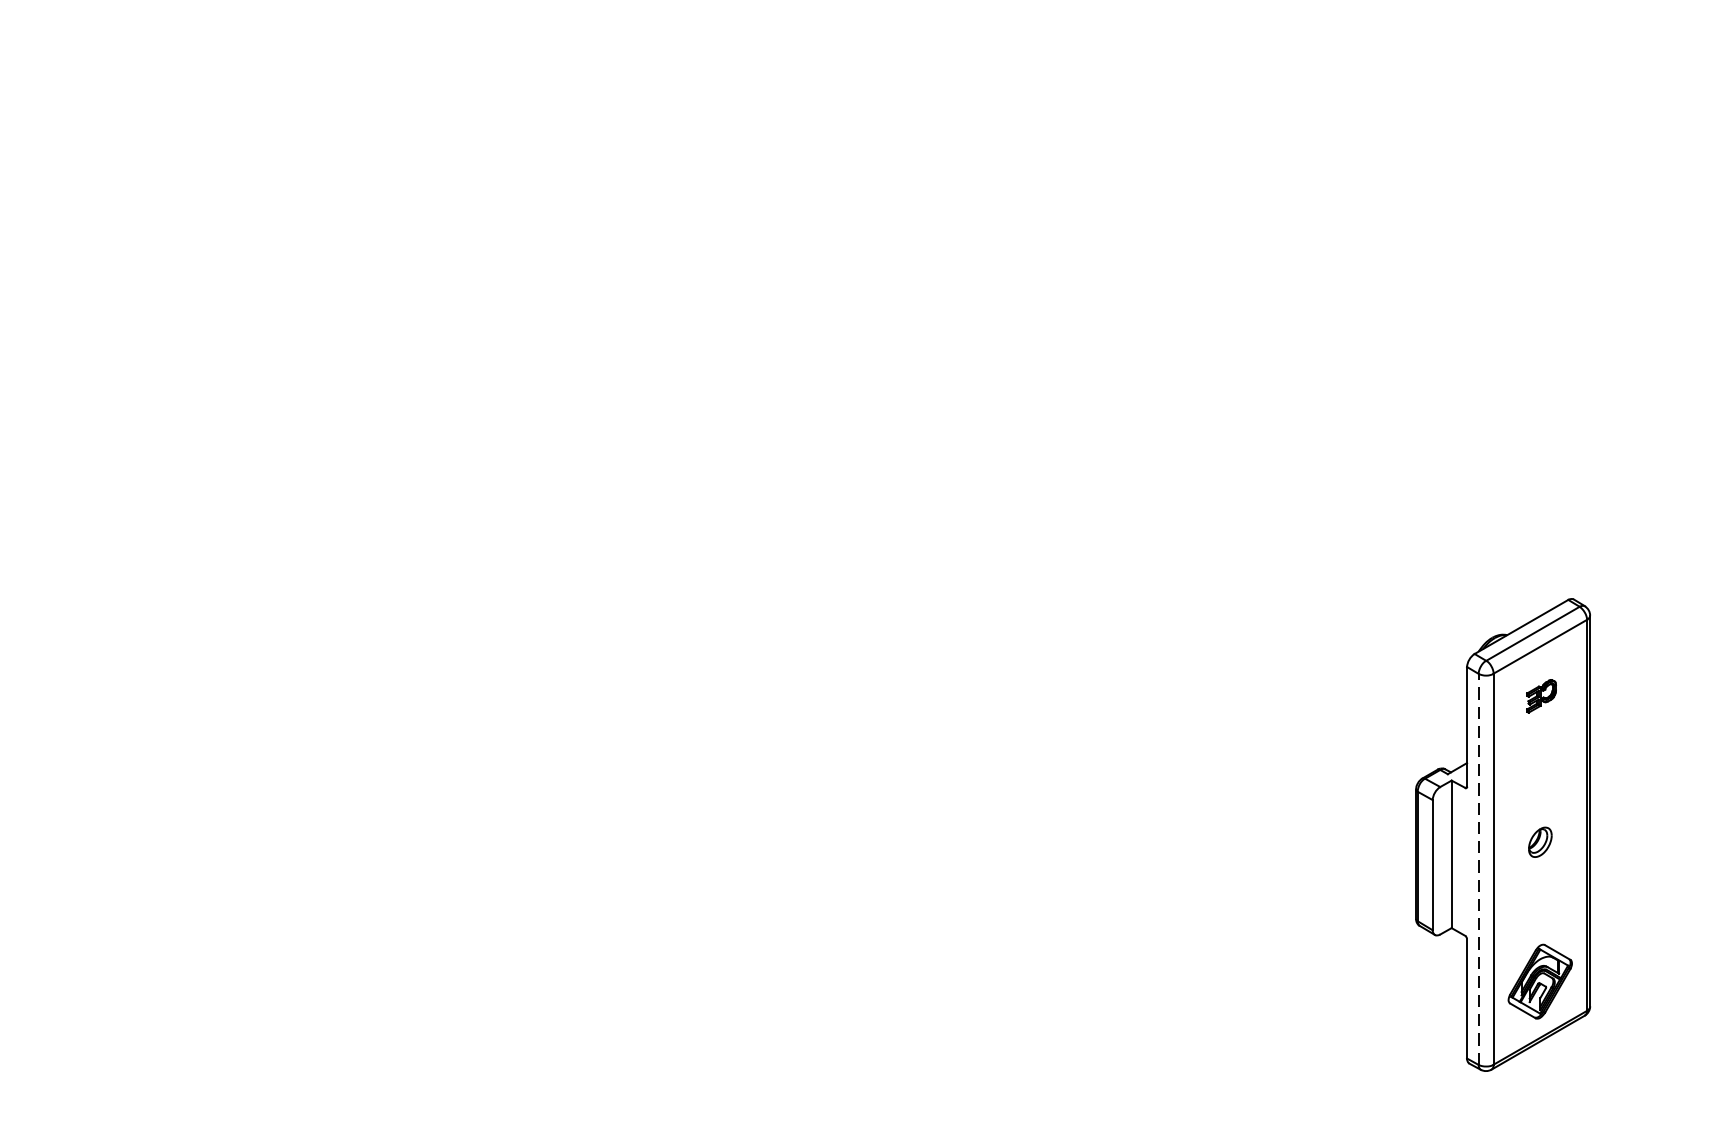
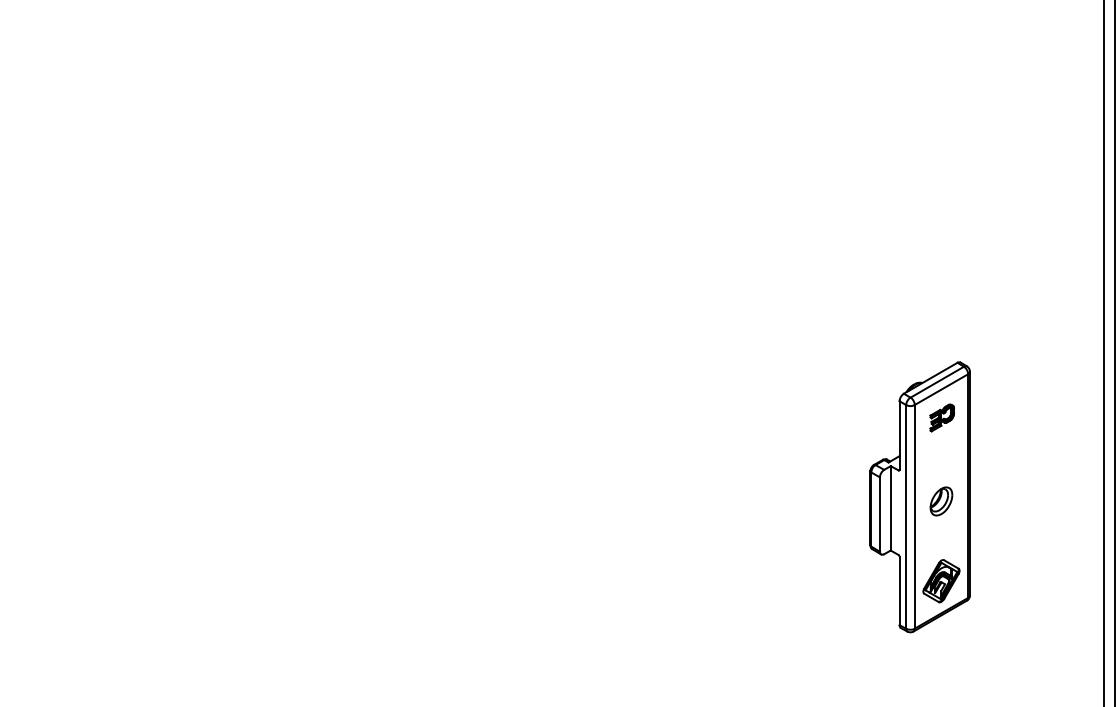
part: (1540, 695) -> (941, 417), size x1.43
part: (1540, 842) -> (941, 501), size x1.67
line: (1479, 868) -> (906, 516), dashed -> solid

